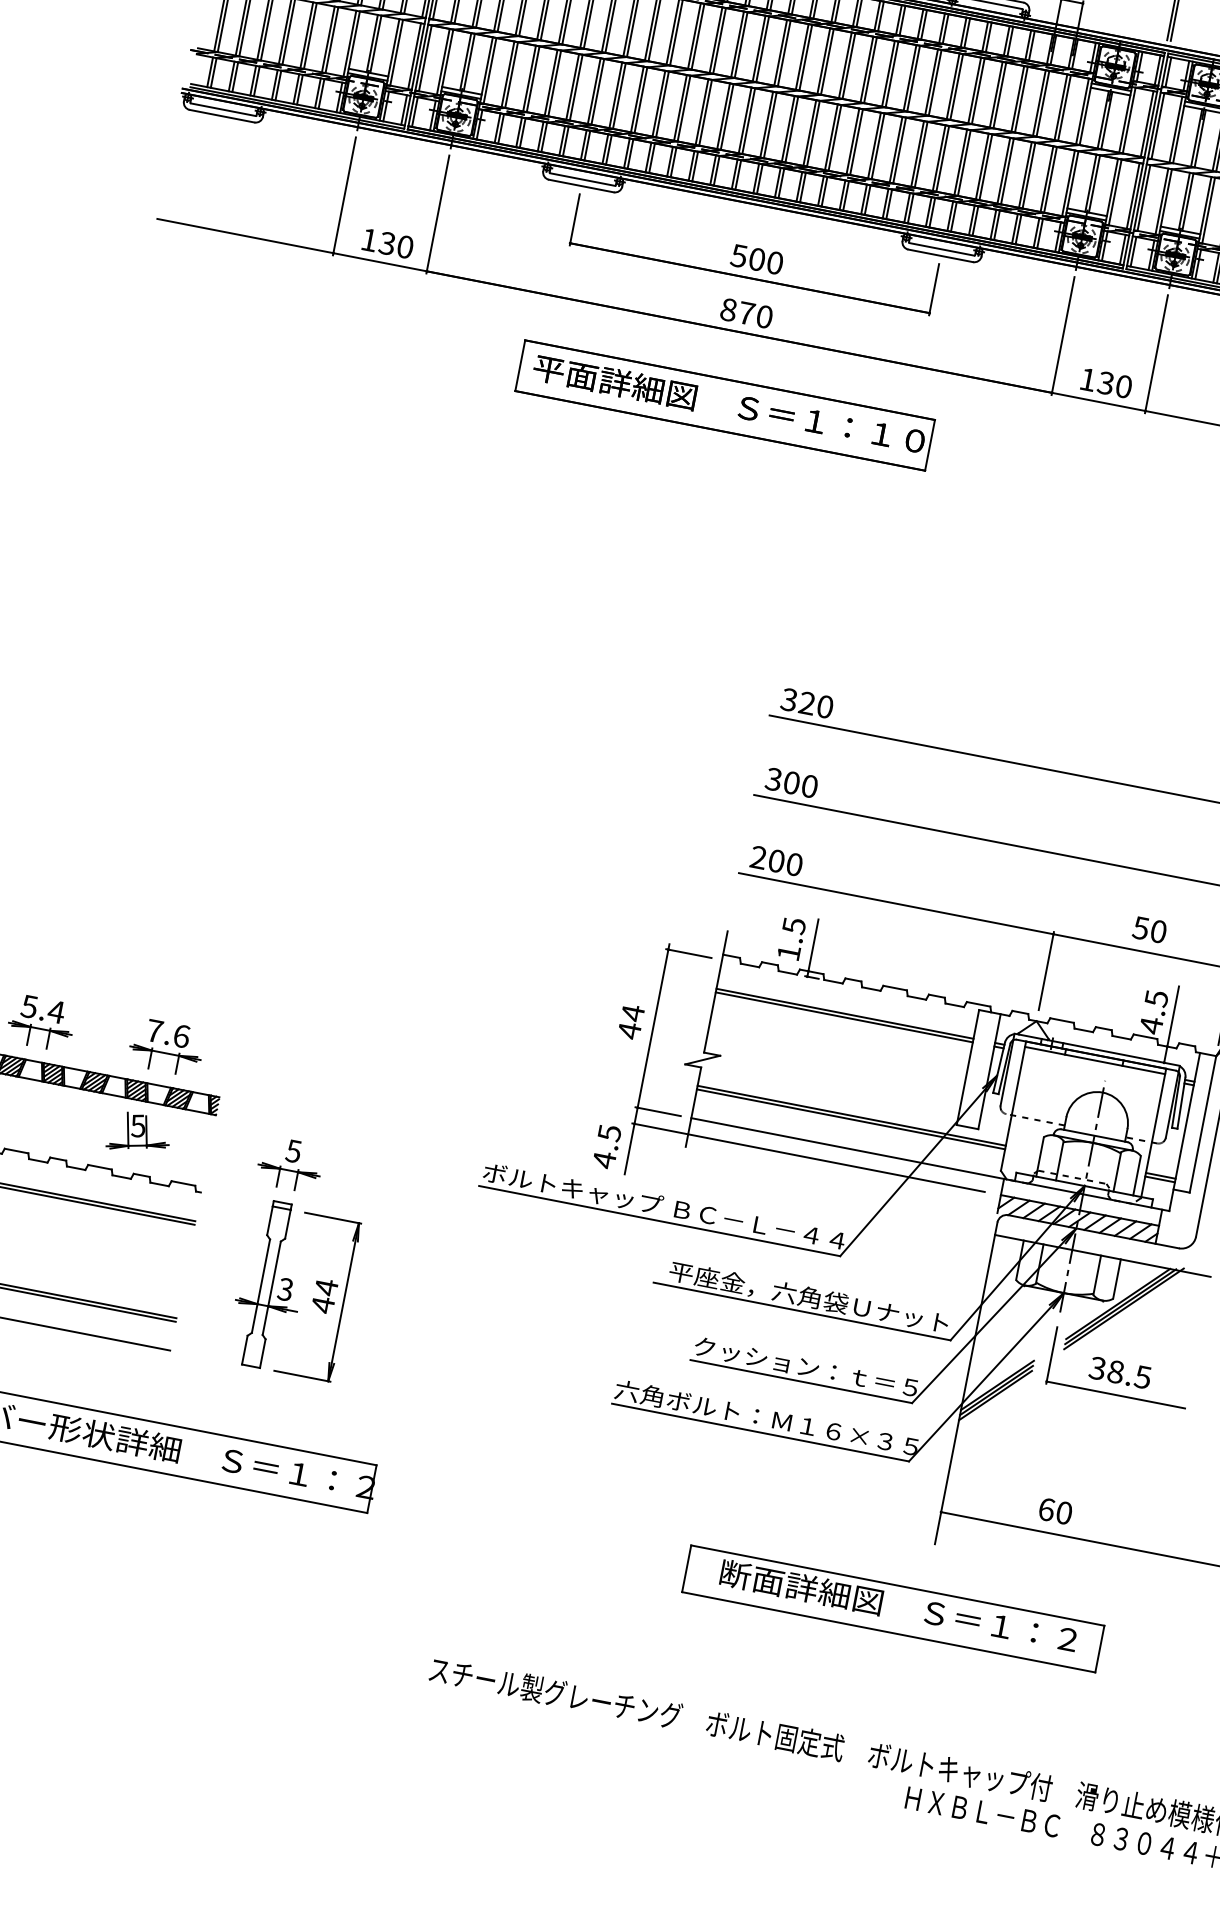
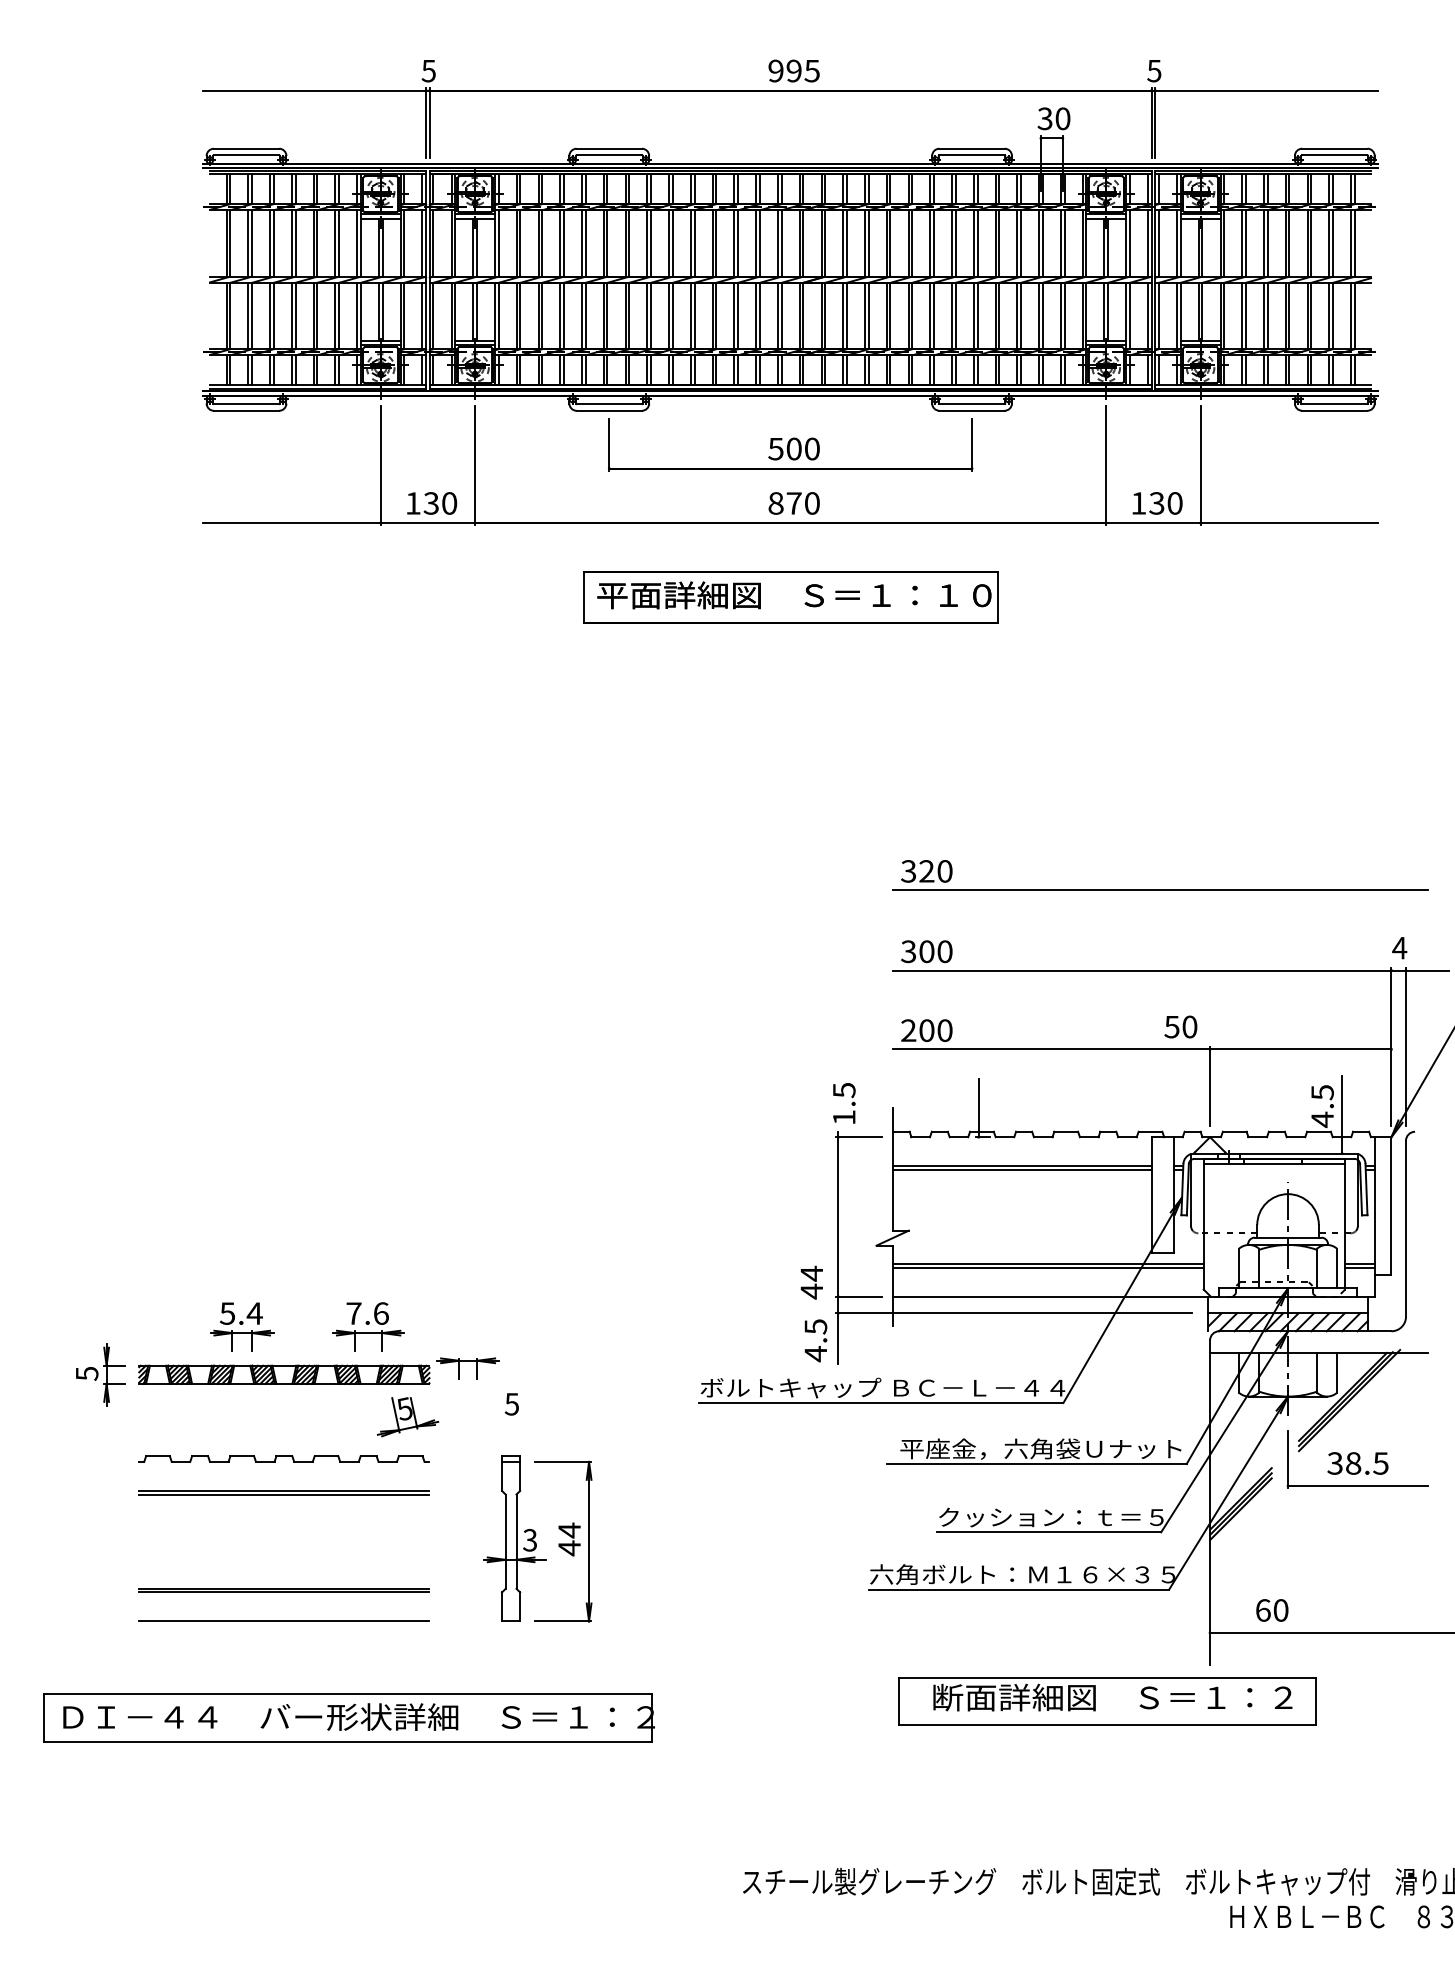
text: (1149, 929) -> (1180, 1026), moved
text: (791, 938) -> (844, 1103), moved
text: (630, 1021) -> (811, 1282), moved
part: (139, 1134) -> (407, 1417), moved
part: (288, 1171) -> (467, 1361), moved
text: (1055, 1511) -> (1272, 1610), moved
part: (892, 1609) -> (1107, 1701), moved

